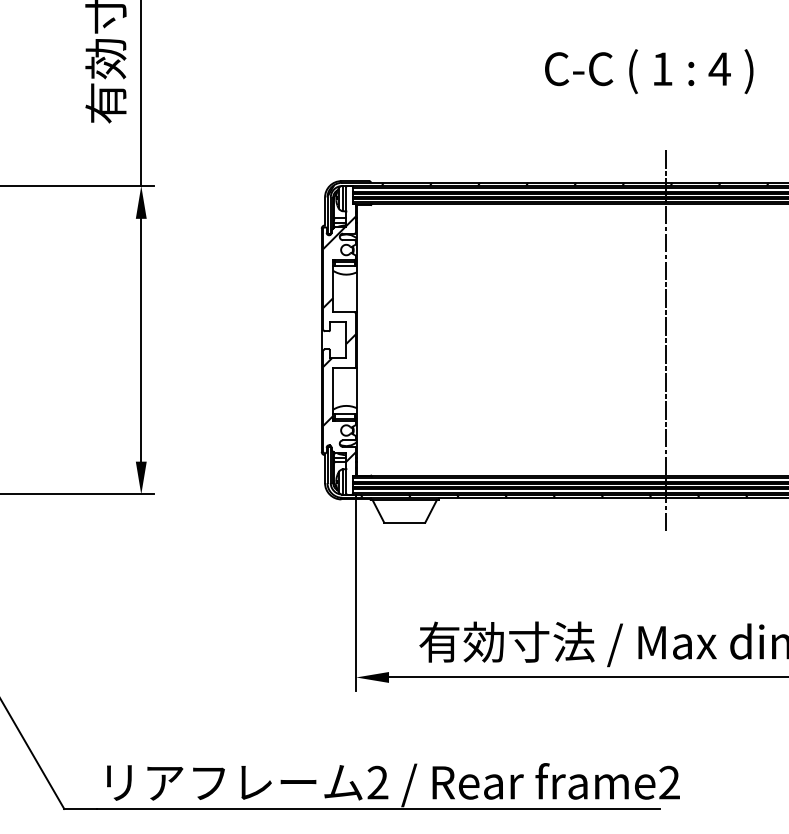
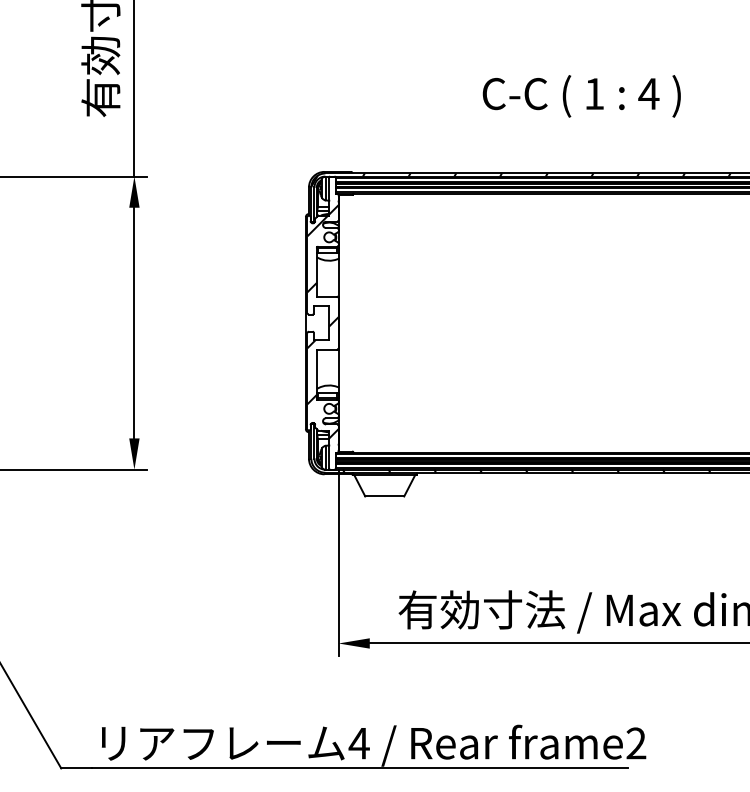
text: (649, 71) -> (582, 96), moved
line: (666, 339) -> (633, 322), removed
text: (377, 782) -> (358, 743), 2 -> 4

